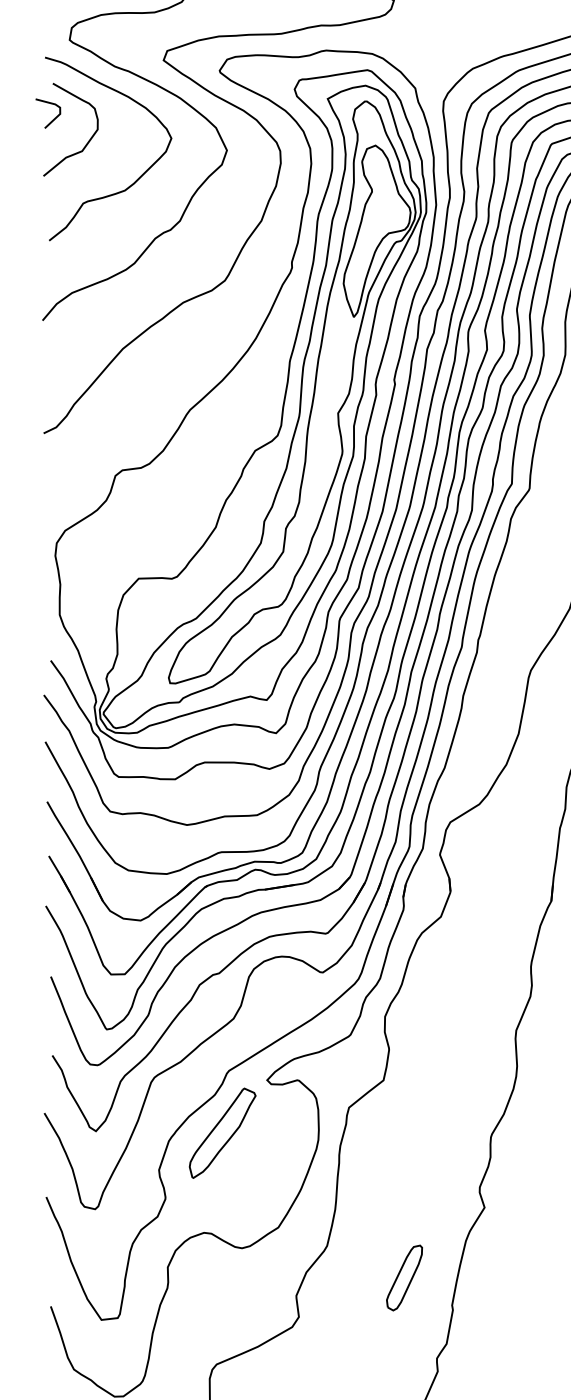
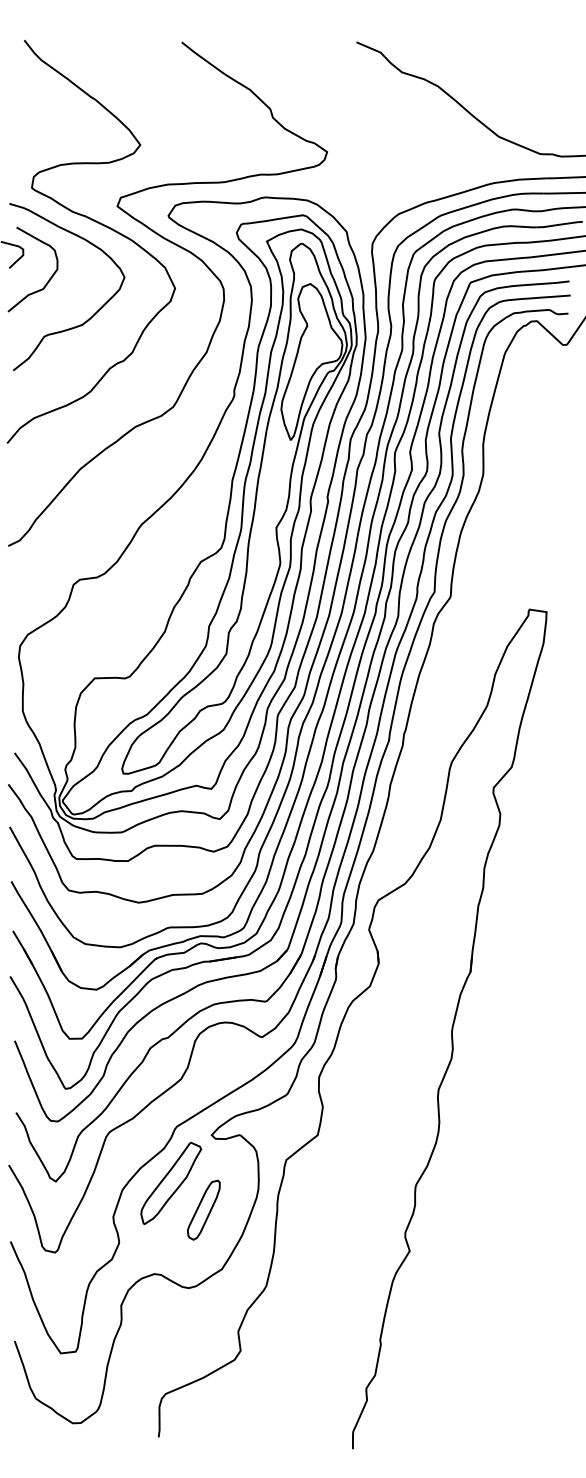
part: (404, 1277) -> (203, 1209), moved

